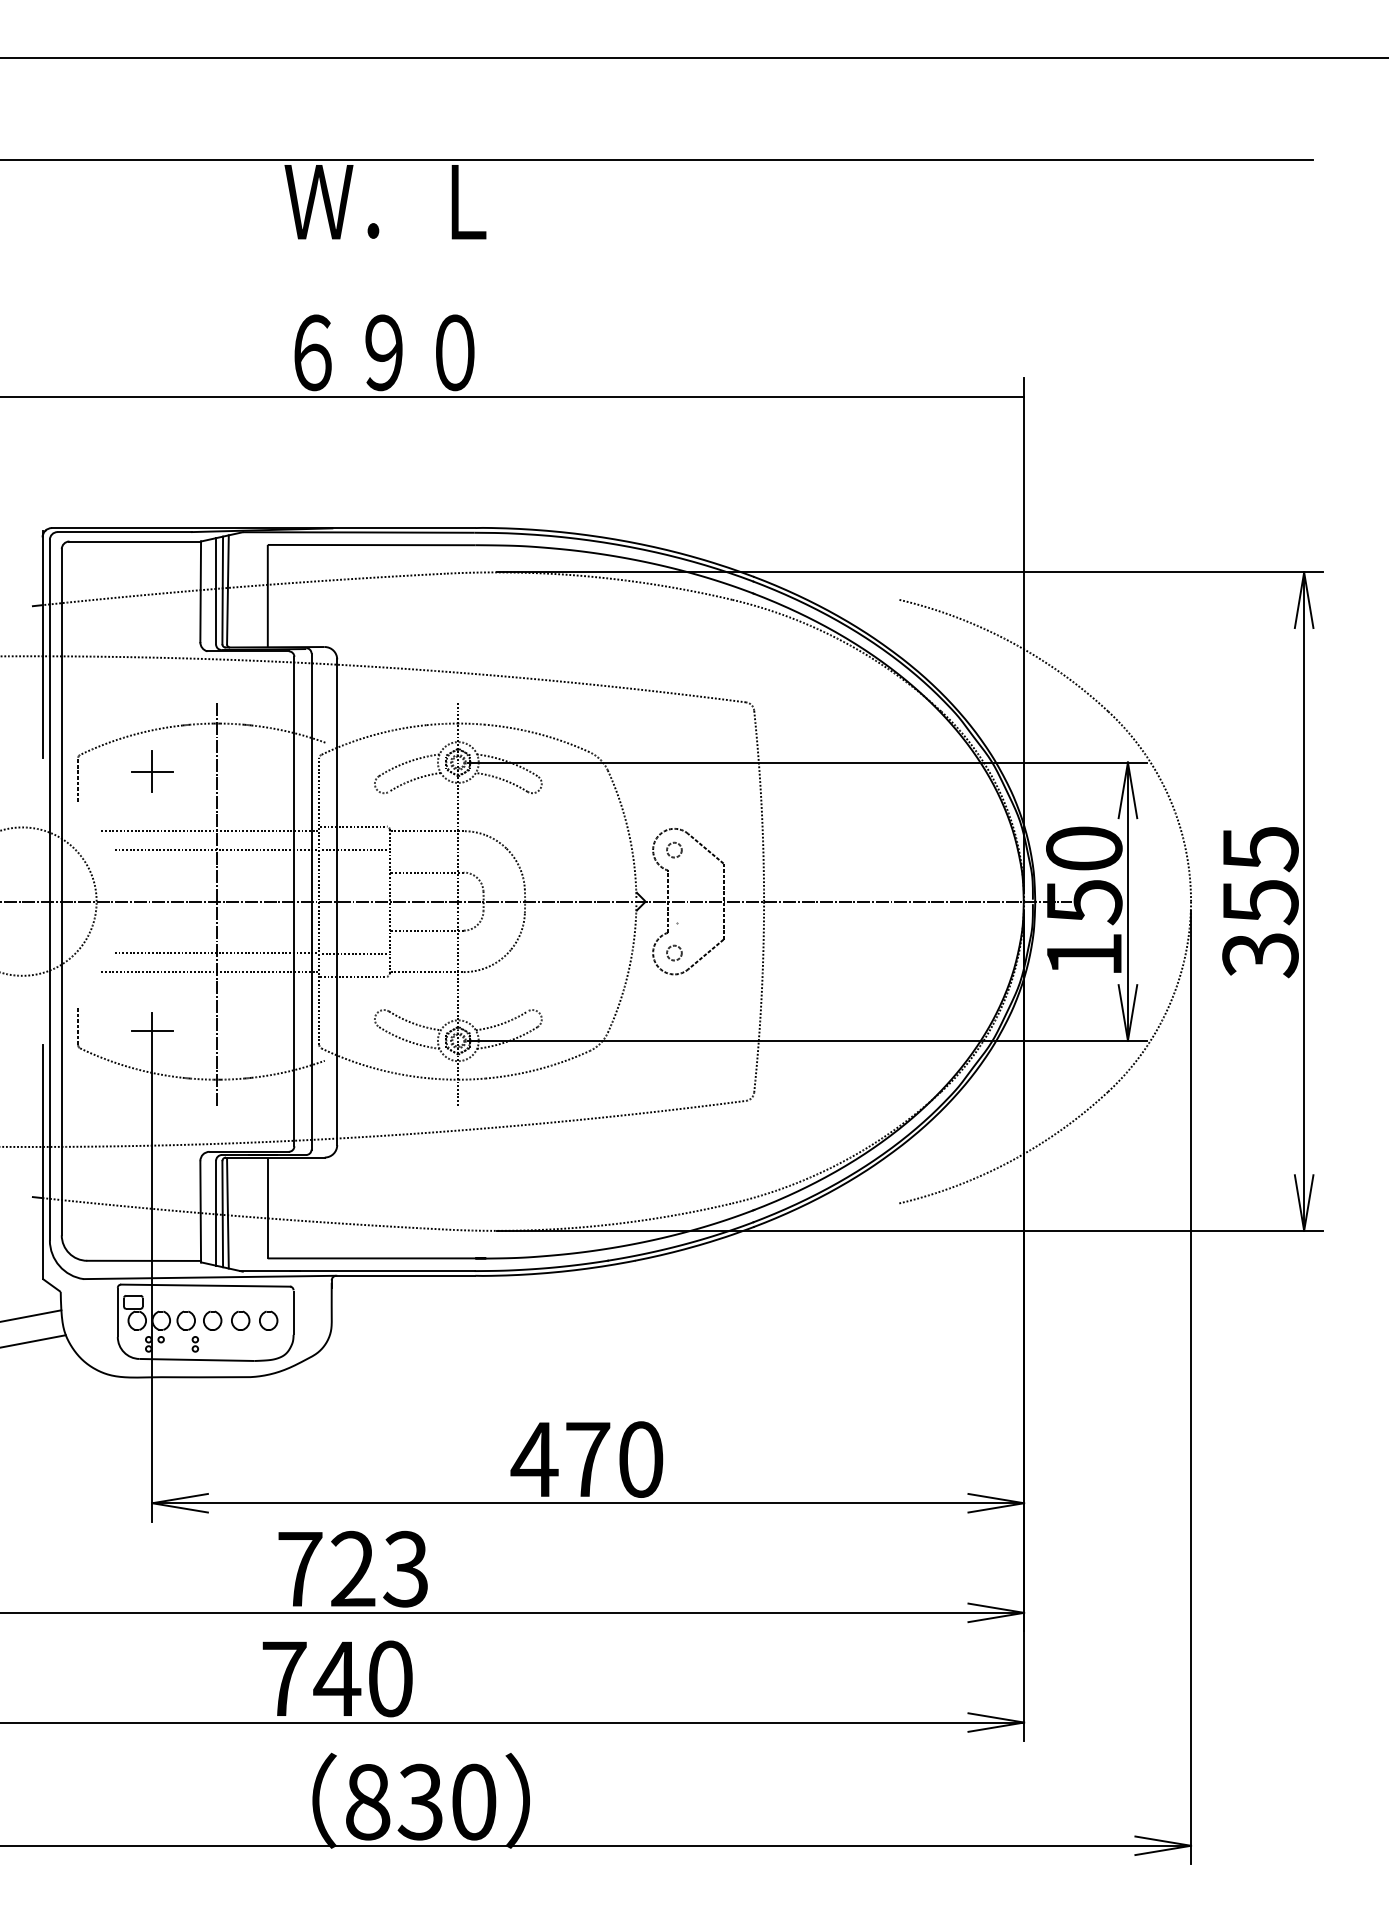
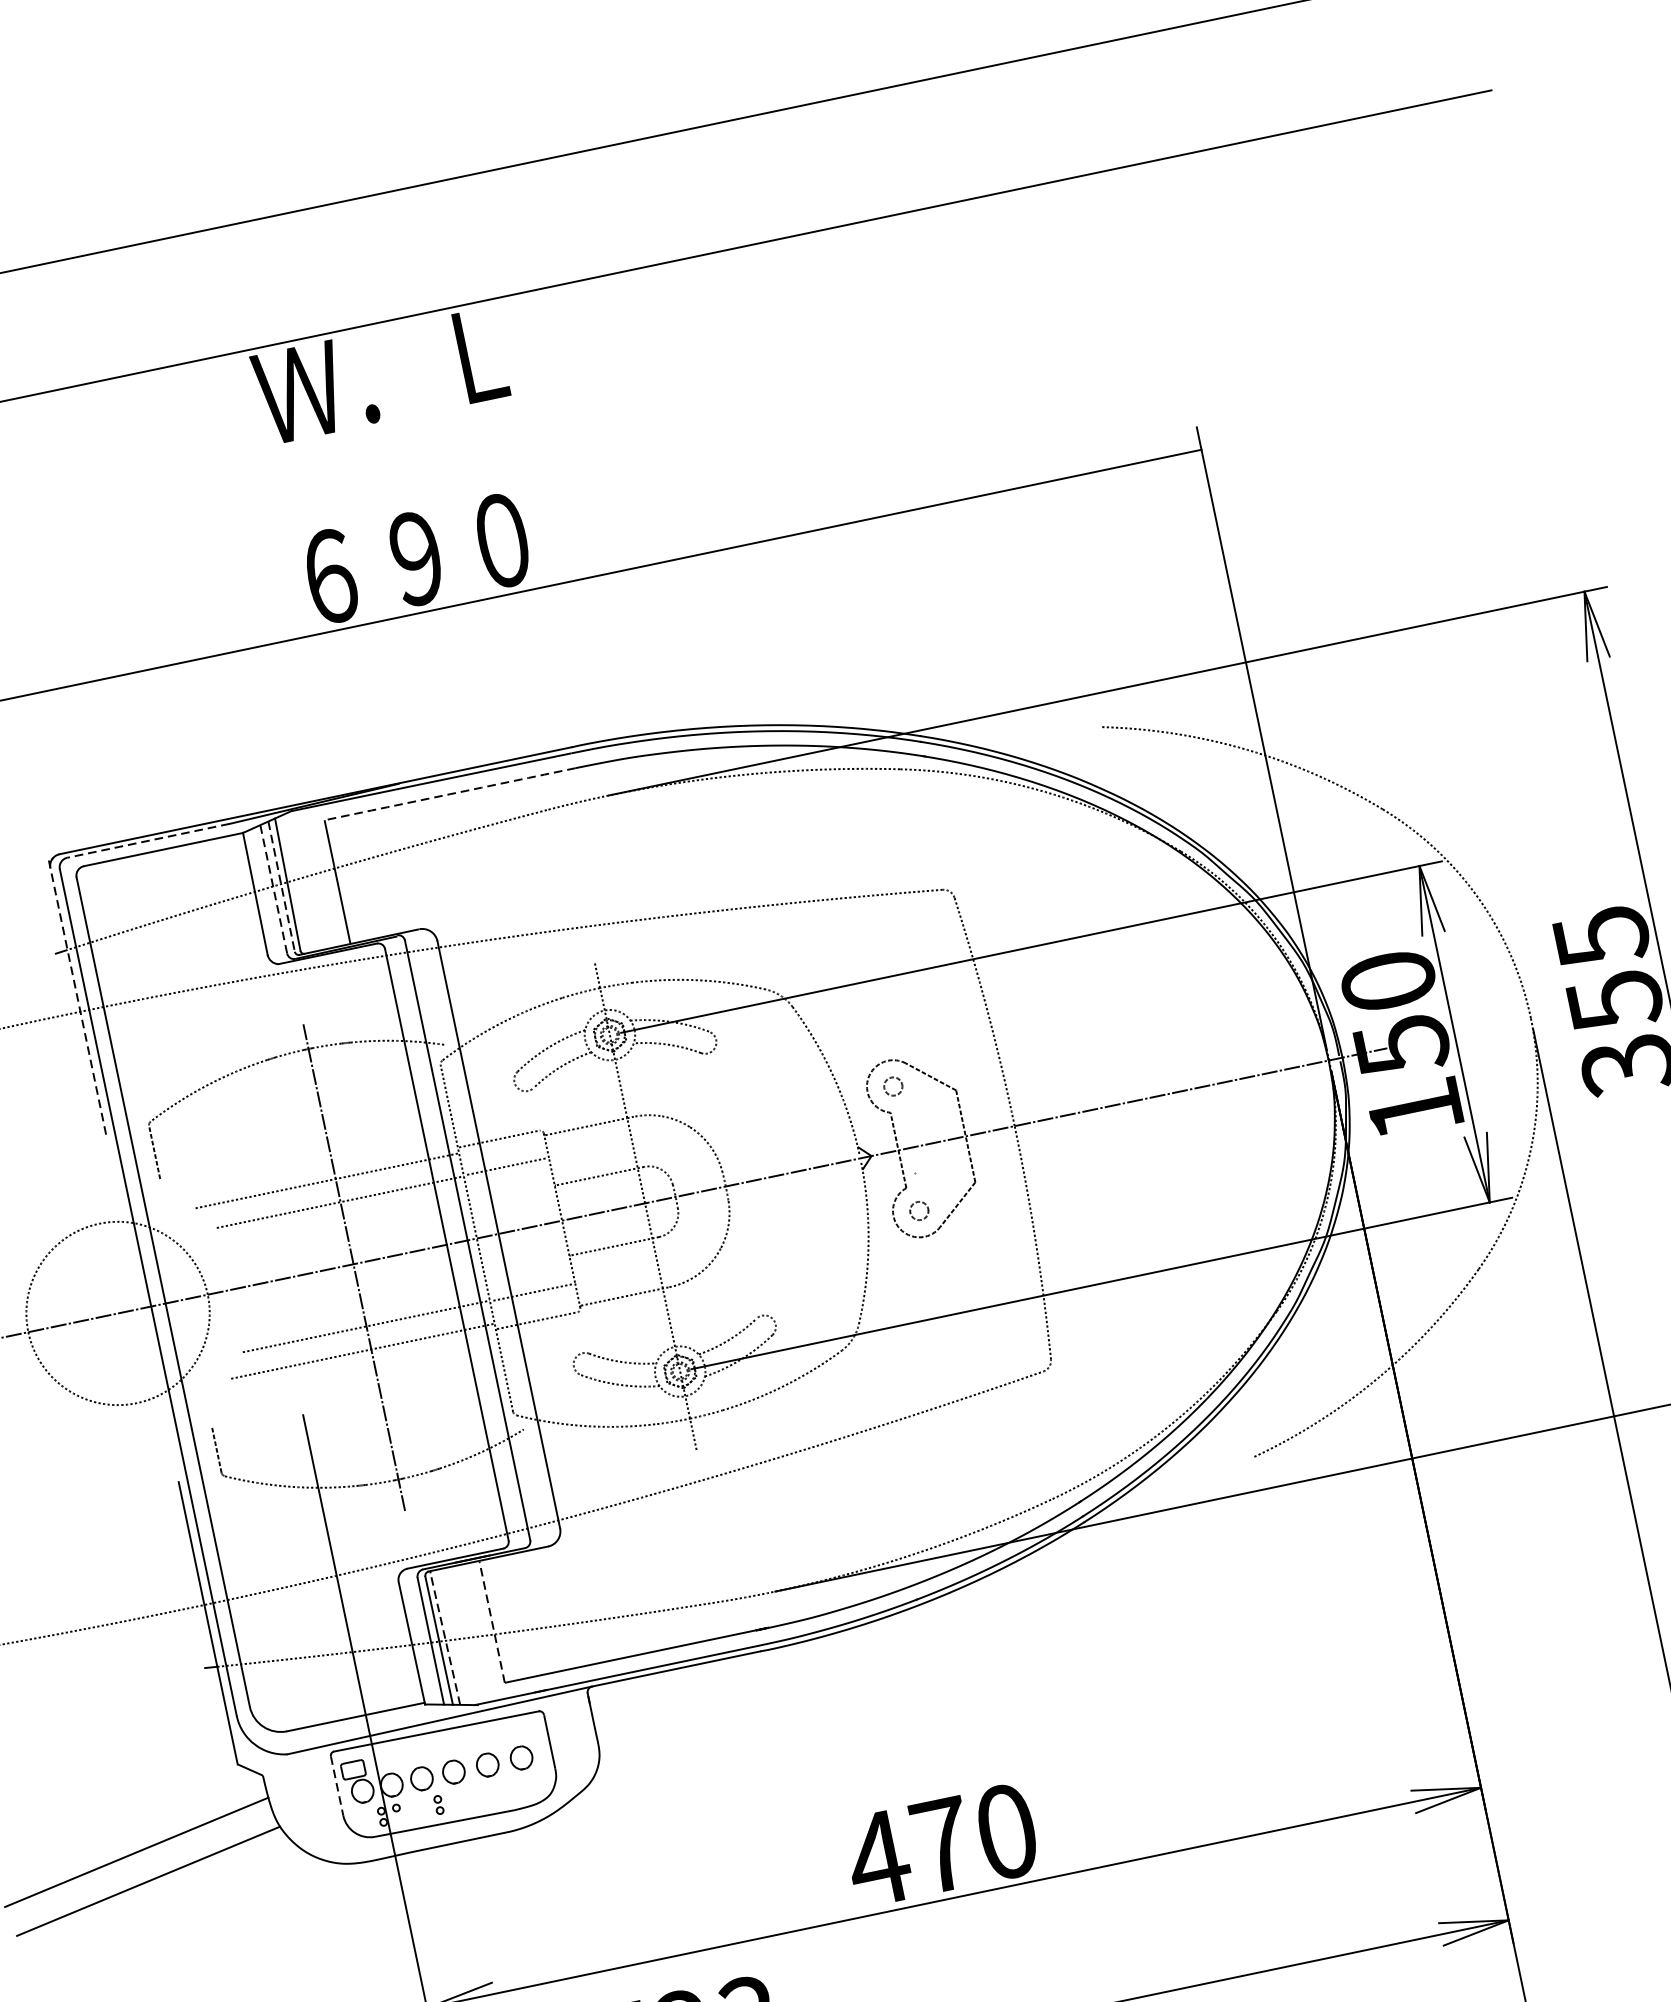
line: (124, 532) -> (148, 841), solid -> dashed
arc: (371, 545) -> (450, 794), solid -> dashed
line: (222, 590) -> (281, 886), solid -> dashed
line: (216, 591) -> (274, 889), solid -> dashed
line: (42, 644) -> (77, 997), solid -> dashed
part: (152, 771) -> (242, 1123), removed
line: (151, 1031) -> (306, 1437), removed
line: (267, 1208) -> (491, 1622), solid -> dashed
line: (227, 1213) -> (444, 1638), solid -> dashed
line: (117, 1312) -> (336, 1786), solid -> dashed

